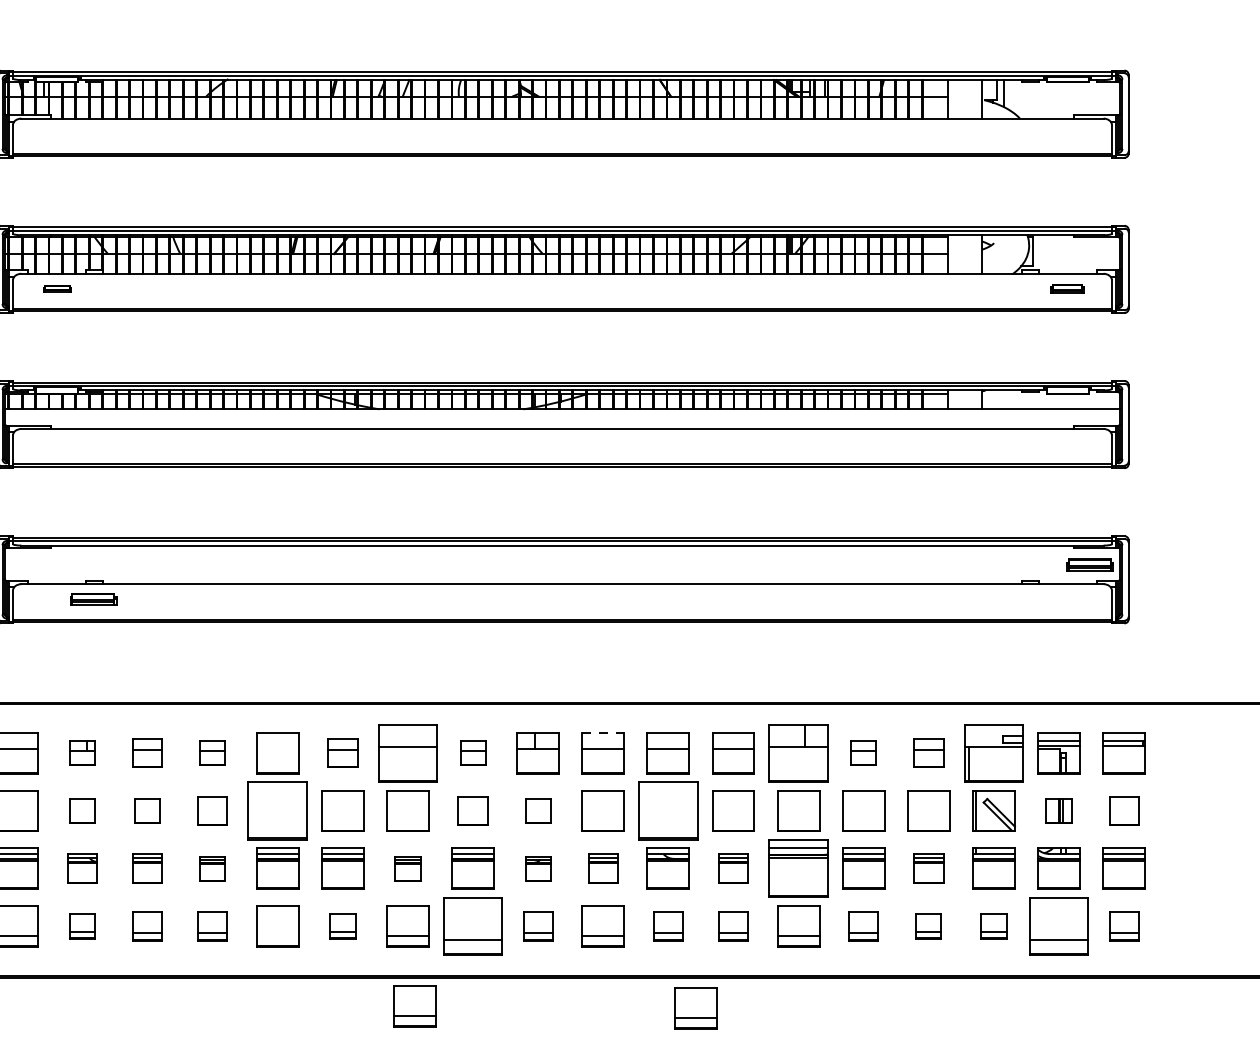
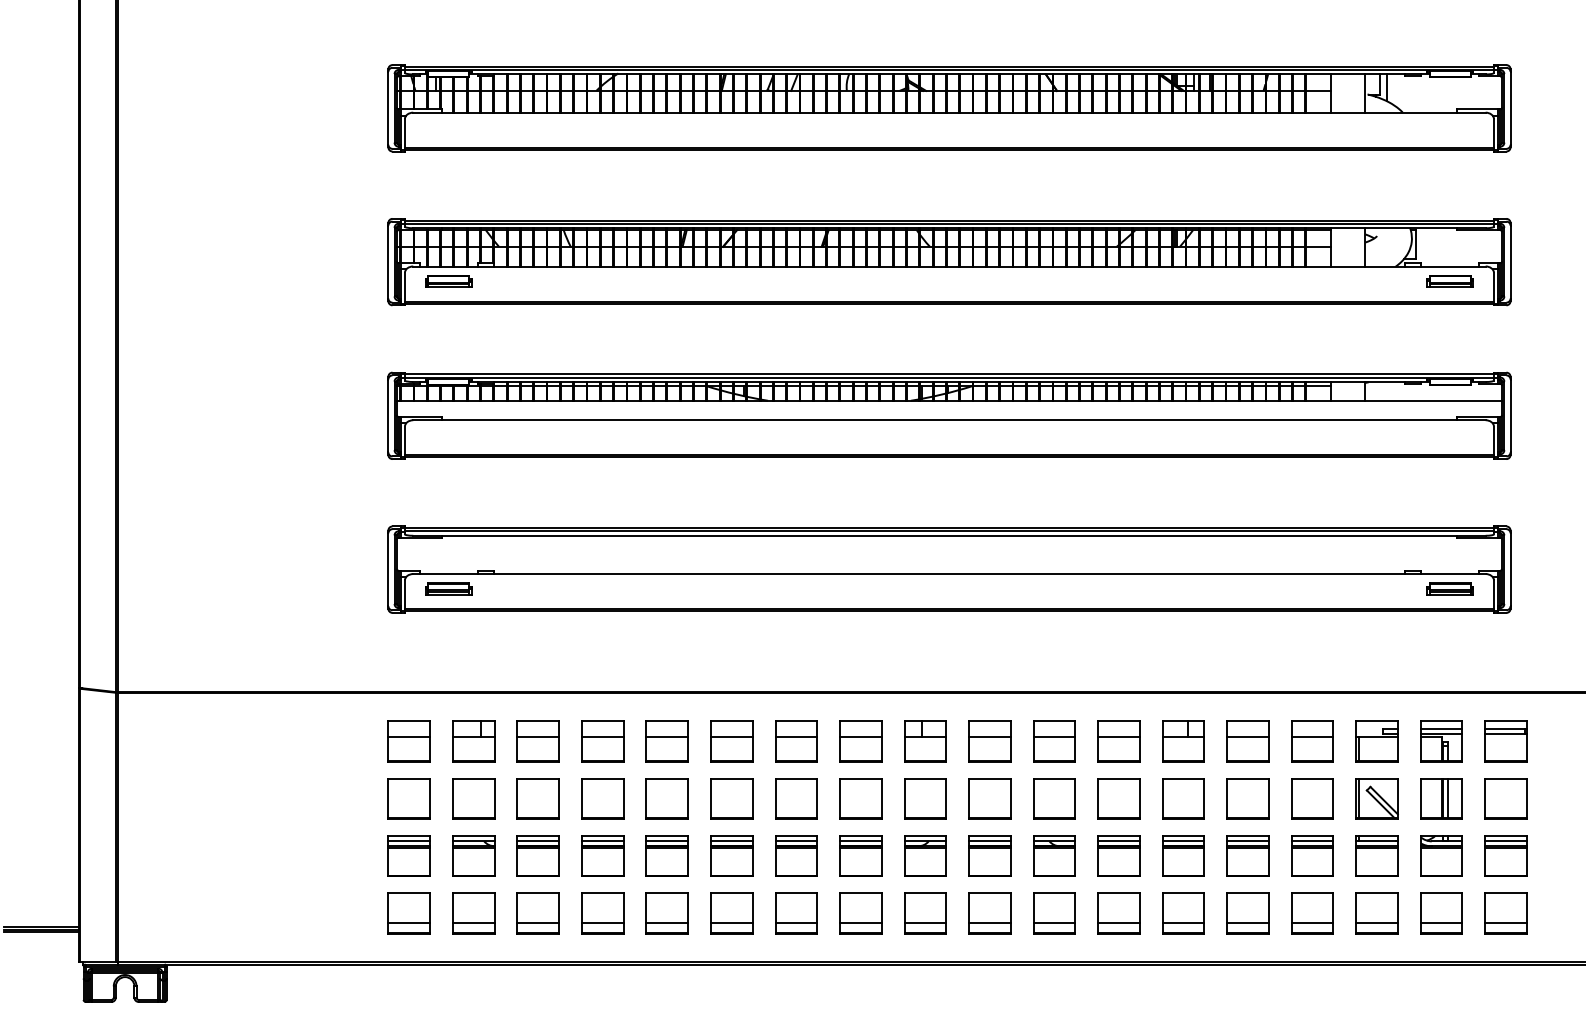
part: (56, 288) -> (448, 281), size x1.67
part: (1067, 288) -> (1449, 281), size x1.43
part: (1089, 564) -> (1449, 588), moved
part: (93, 598) -> (448, 588), moved
line: (602, 732) -> (989, 721), dashed -> solid
line: (277, 749) -> (667, 737), added
part: (82, 753) -> (473, 741), size x1.67
part: (146, 753) -> (537, 741), size x1.43
part: (212, 753) -> (602, 741), size x1.67
part: (342, 753) -> (731, 741), size x1.43
part: (408, 753) -> (796, 741), size x0.71
part: (472, 753) -> (860, 741), size x1.67
part: (798, 753) -> (1183, 741), size x0.71
part: (863, 753) -> (1247, 741), size x1.67
part: (928, 753) -> (1312, 741), size x1.43
part: (993, 753) -> (1376, 741), size x0.71
part: (82, 810) -> (473, 798), size x1.67
part: (146, 810) -> (537, 798), size x1.67
part: (212, 810) -> (602, 798), size x1.43
part: (276, 810) -> (666, 798), size x0.71
part: (472, 810) -> (860, 798), size x1.43
part: (538, 810) -> (925, 798), size x1.67
part: (668, 810) -> (1054, 798), size x0.71
part: (1058, 810) -> (1441, 798), size x1.67
part: (1123, 810) -> (1505, 798), size x1.43
part: (82, 868) -> (473, 855), size x1.43
part: (146, 868) -> (537, 855), size x1.43
part: (212, 868) -> (602, 855), size x1.67
part: (408, 868) -> (796, 855), size x1.67
part: (538, 868) -> (925, 855), size x1.67
part: (602, 868) -> (989, 855), size x1.43
part: (733, 868) -> (1118, 855), size x1.43
part: (798, 868) -> (1183, 855), size x0.71
part: (928, 868) -> (1312, 855), size x1.43
part: (82, 926) -> (473, 913), size x1.67
part: (146, 926) -> (537, 913), size x1.43
part: (212, 926) -> (602, 913), size x1.43
part: (342, 926) -> (731, 913), size x1.67
part: (472, 926) -> (860, 913), size x0.71
part: (538, 926) -> (925, 913), size x1.43
part: (668, 926) -> (1054, 913), size x1.43
part: (733, 926) -> (1118, 913), size x1.43
part: (863, 926) -> (1247, 913), size x1.43
part: (928, 926) -> (1312, 913), size x1.67
part: (993, 926) -> (1376, 913), size x1.67
part: (1058, 926) -> (1441, 913), size x0.71
part: (1123, 926) -> (1505, 913), size x1.43
line: (277, 935) -> (667, 922), added
part: (415, 1006) -> (803, 992), removed
part: (695, 1008) -> (1081, 994), removed

